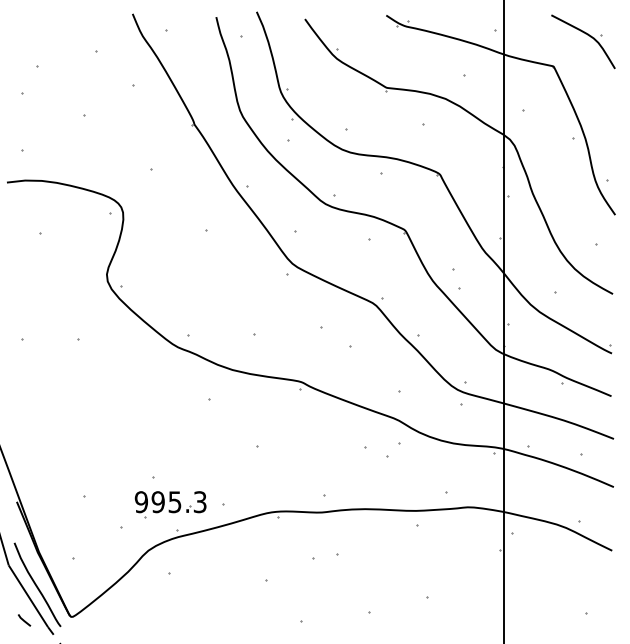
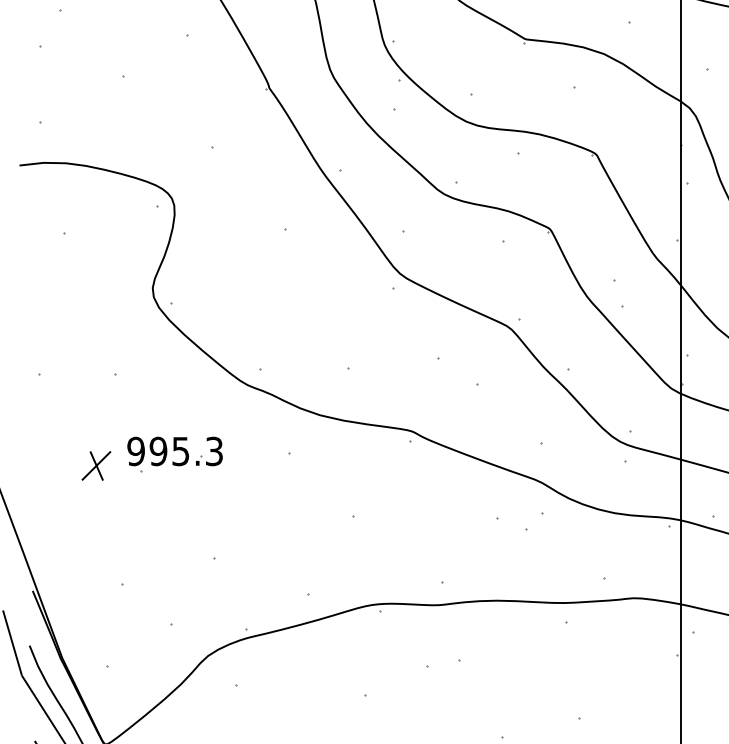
part: (64, 407) -> (96, 465), added
part: (170, 504) -> (174, 454), moved

